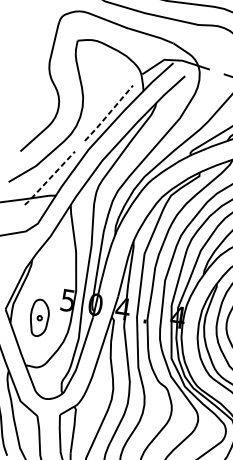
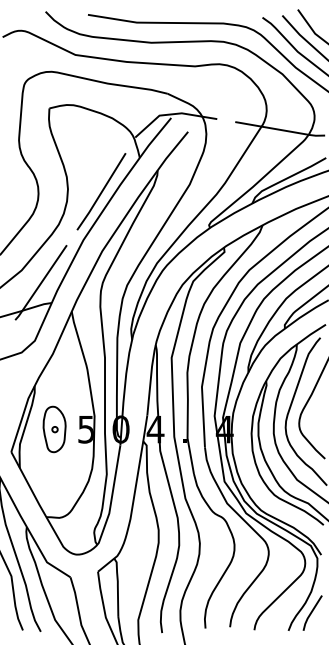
line: (108, 113) -> (101, 192), dashed -> solid
line: (50, 178) -> (41, 283), dashed -> solid
part: (39, 318) -> (54, 429), moved

